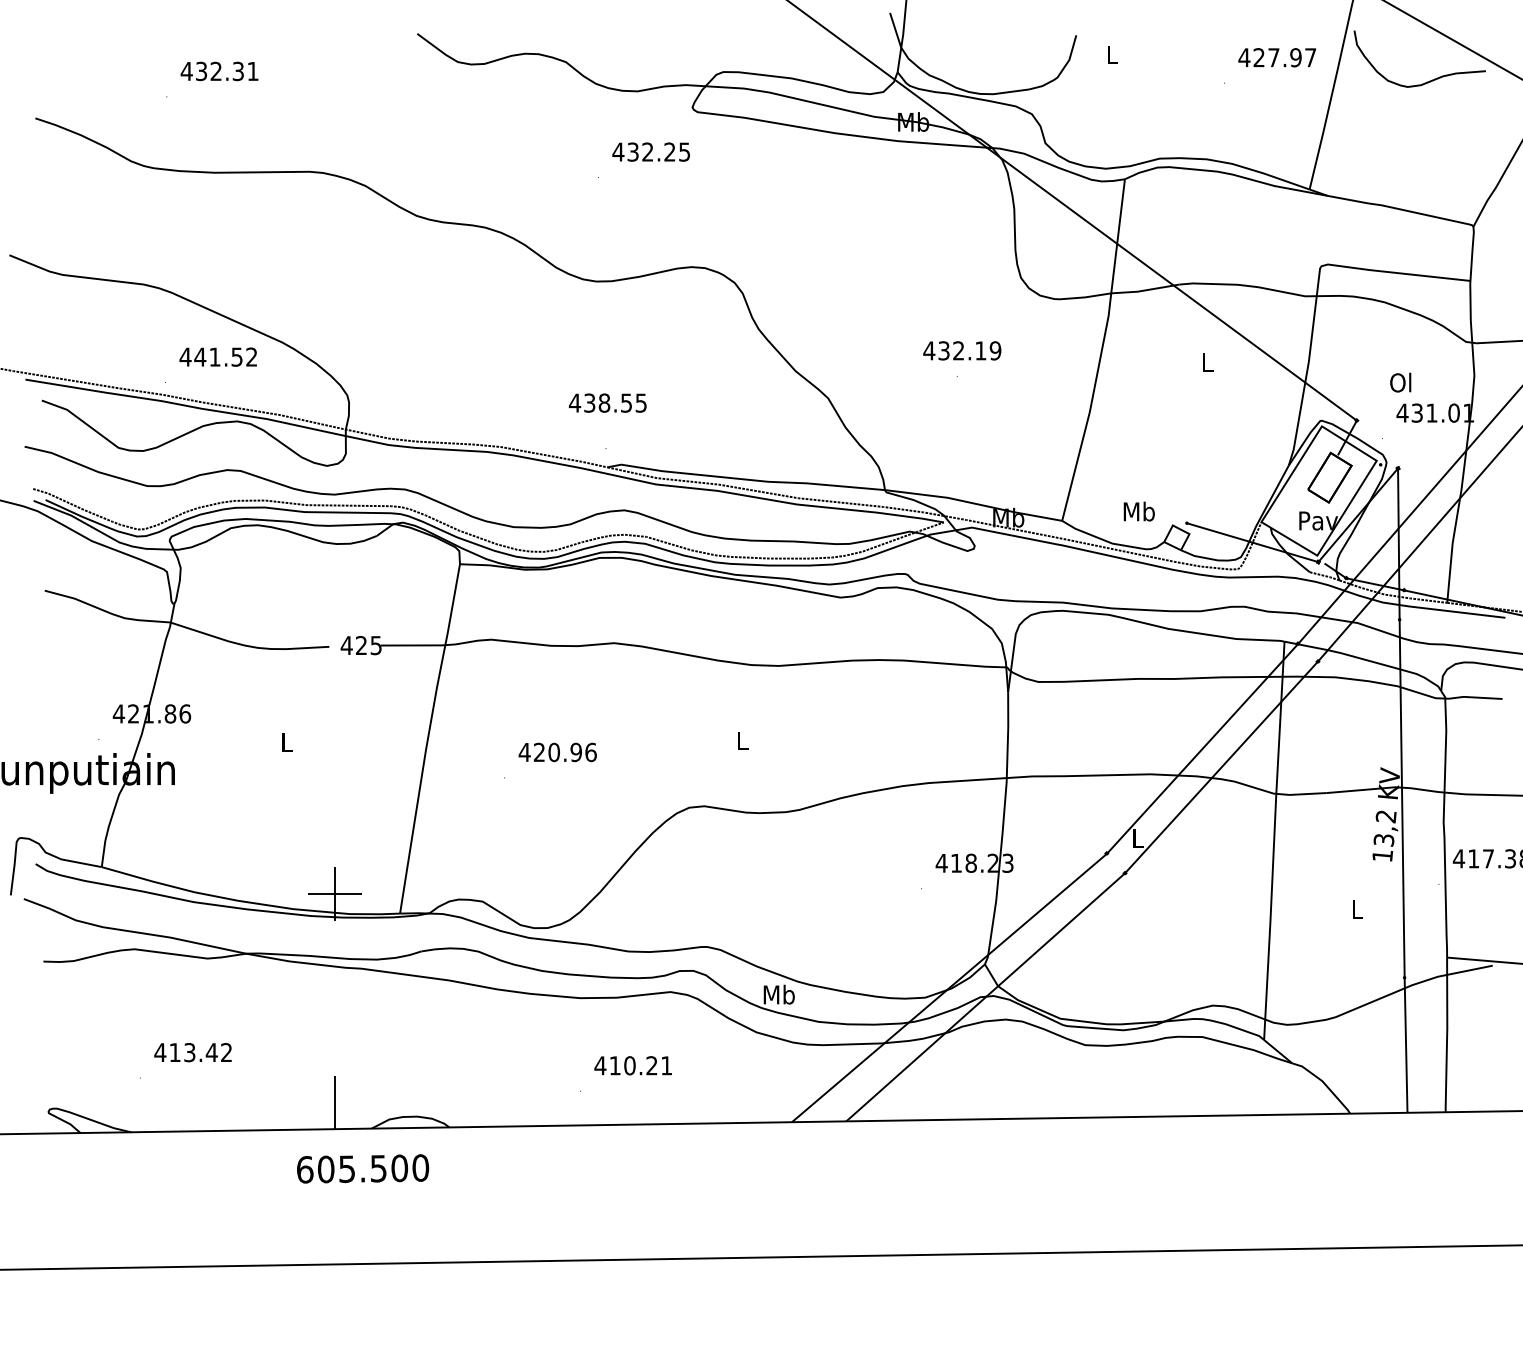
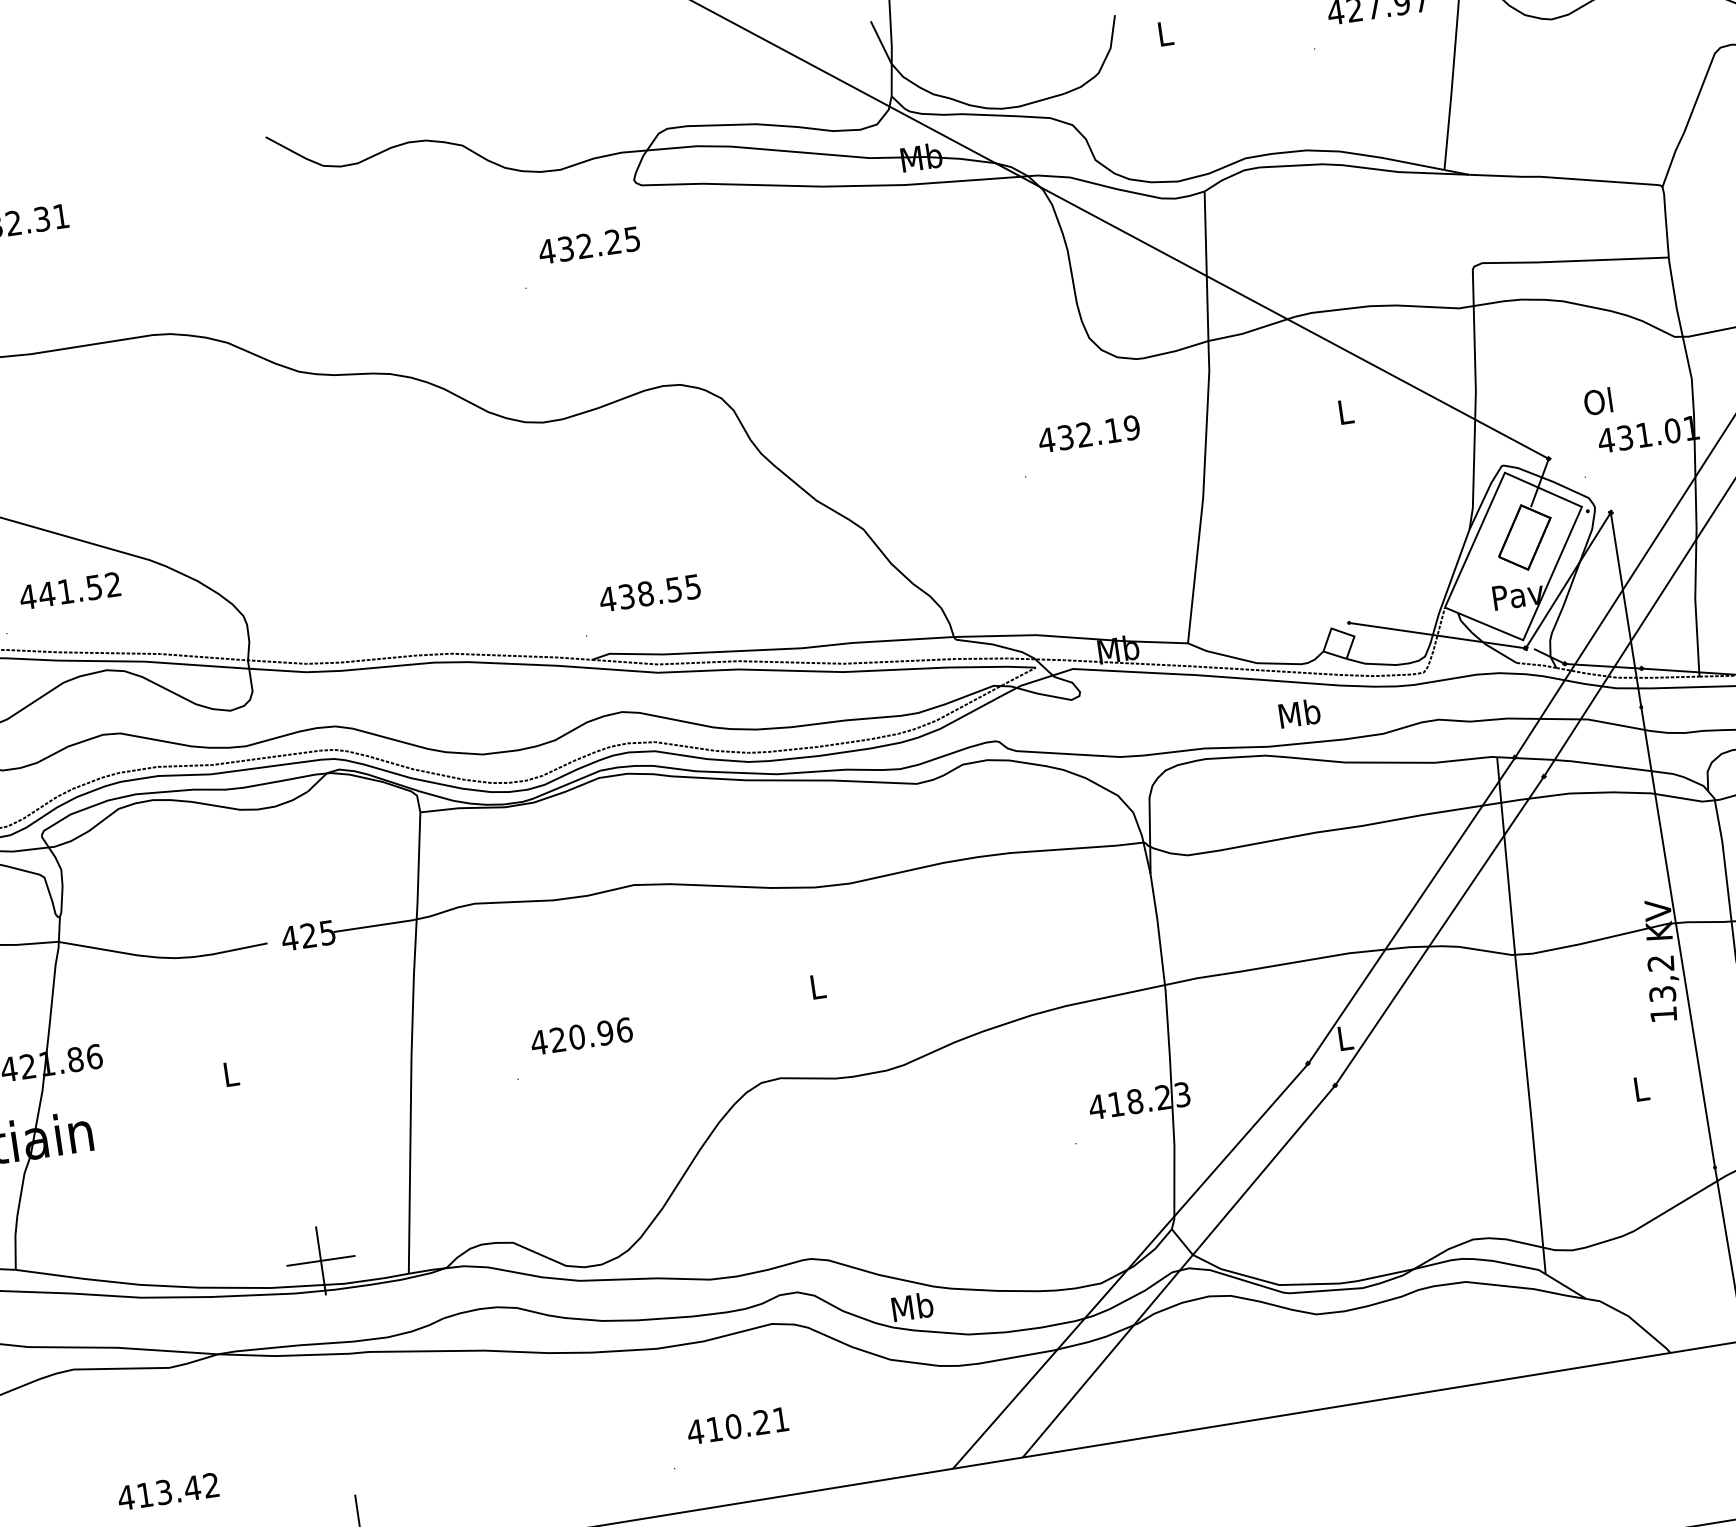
text: (962, 350) -> (1089, 433), moved
text: (607, 402) -> (649, 592), moved
text: (1138, 511) -> (1298, 713), moved

